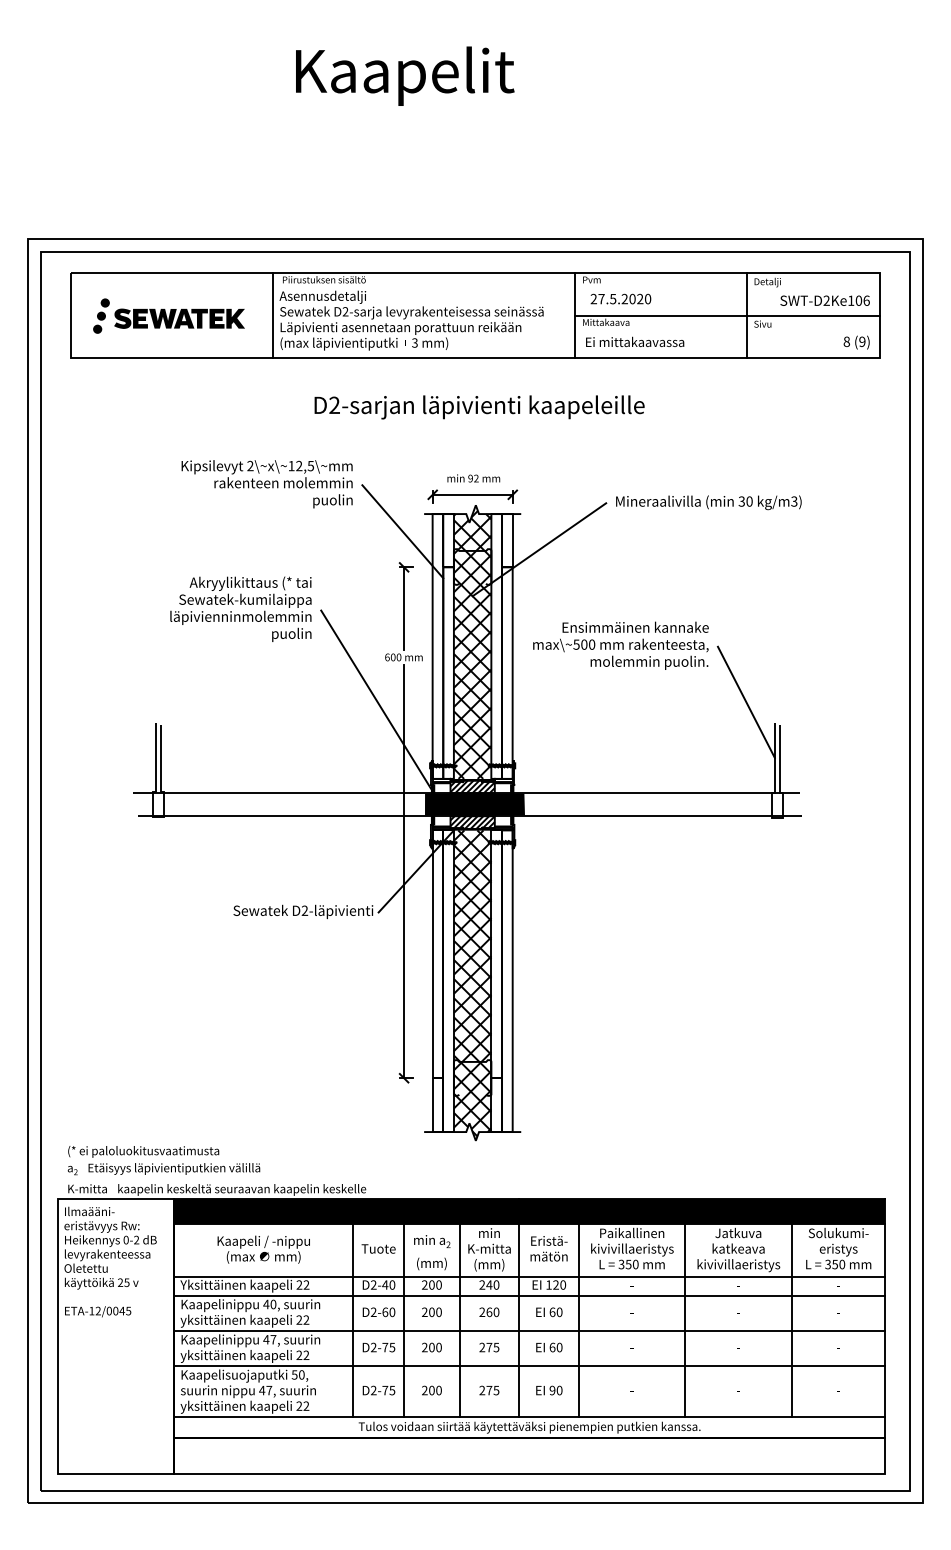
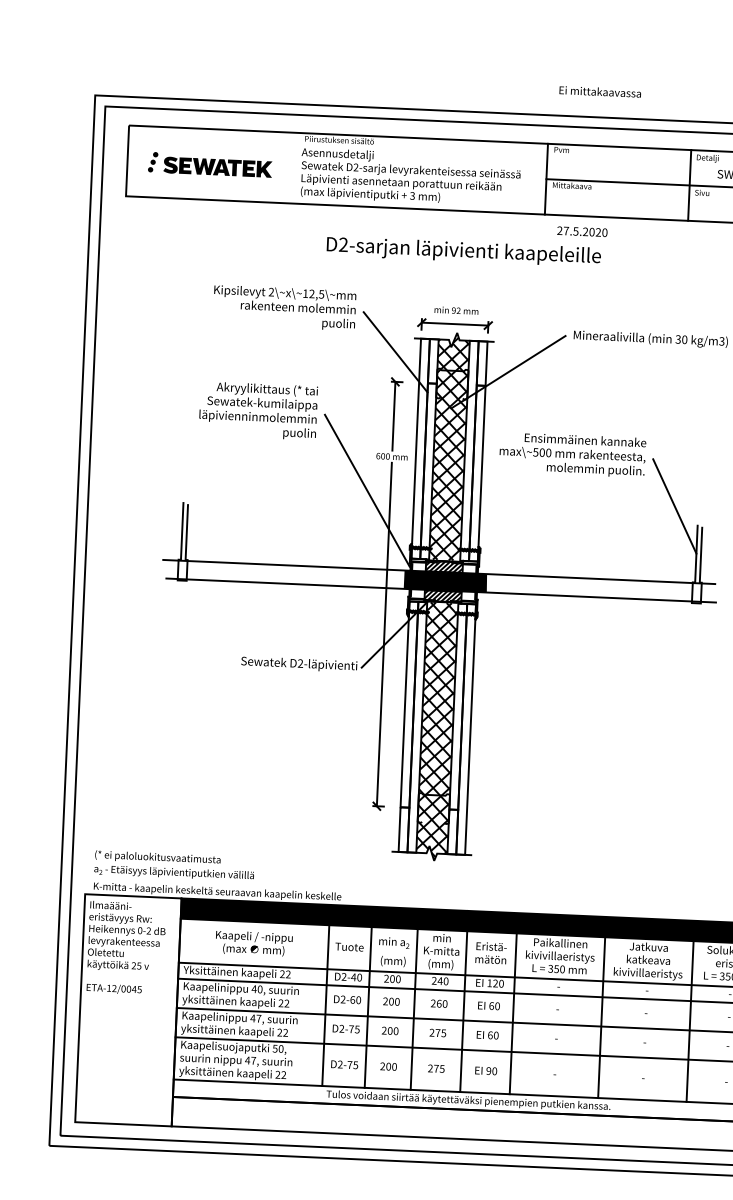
text: (620, 298) -> (582, 231), moved
part: (101, 315) -> (153, 161), size x0.7
line: (272, 315) -> (295, 167), removed
text: (635, 341) -> (600, 91), moved

